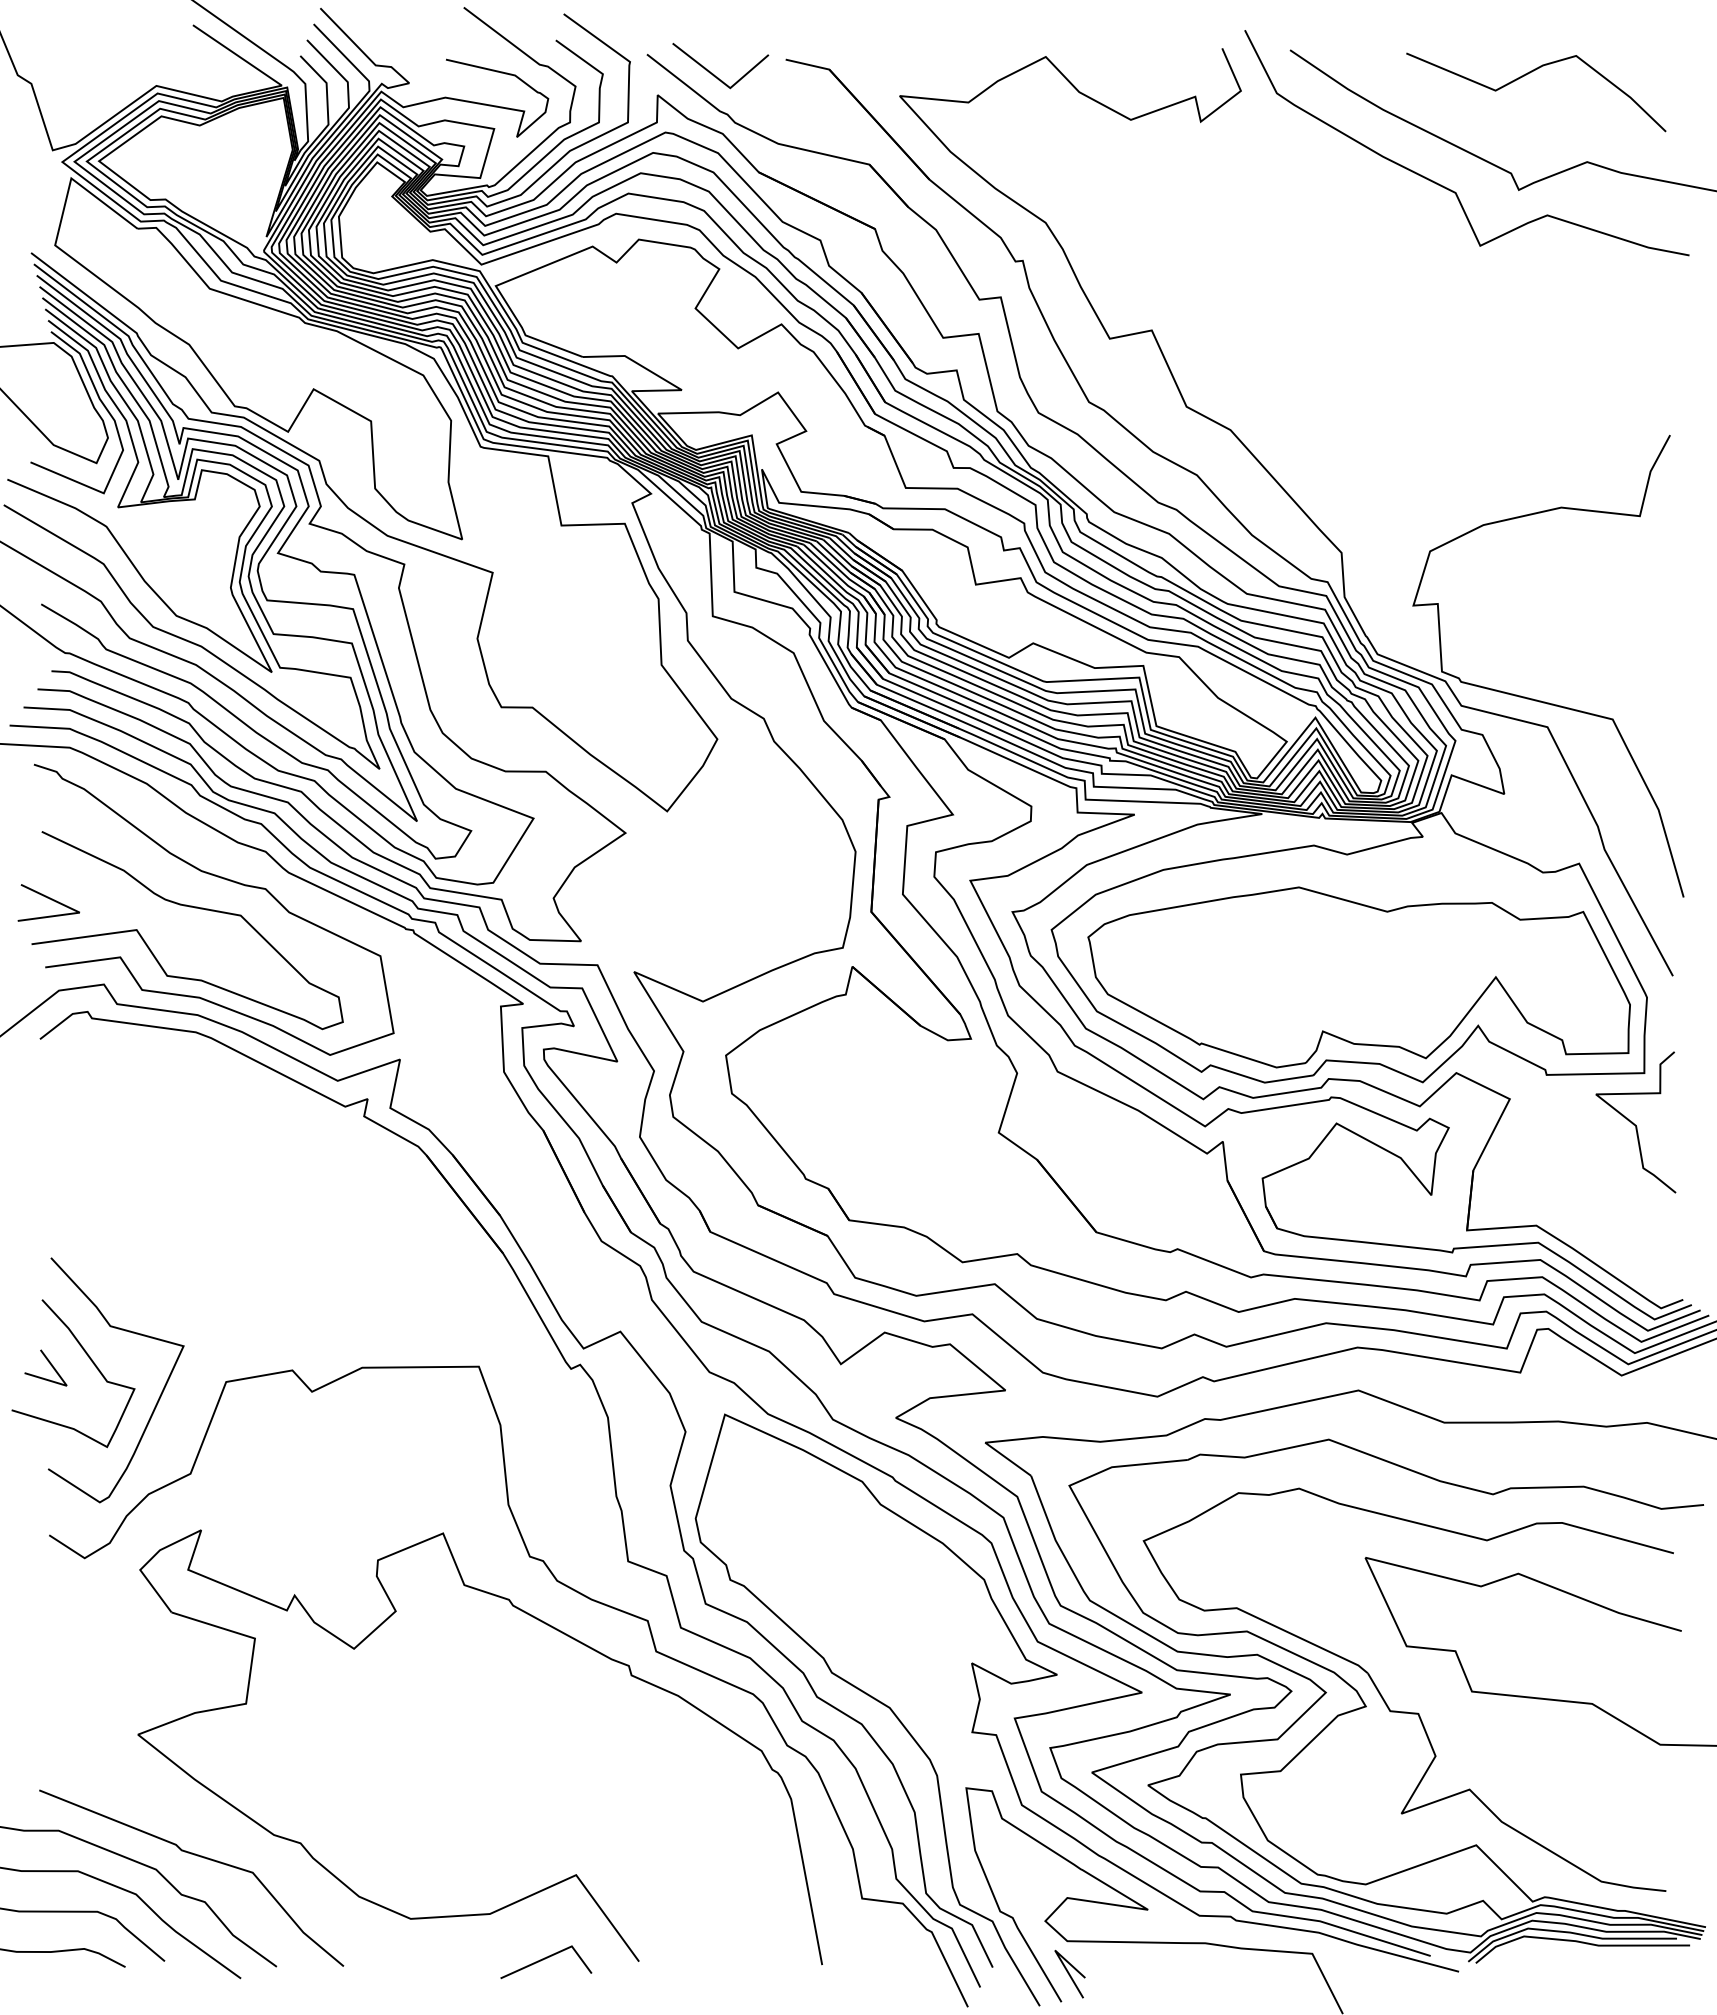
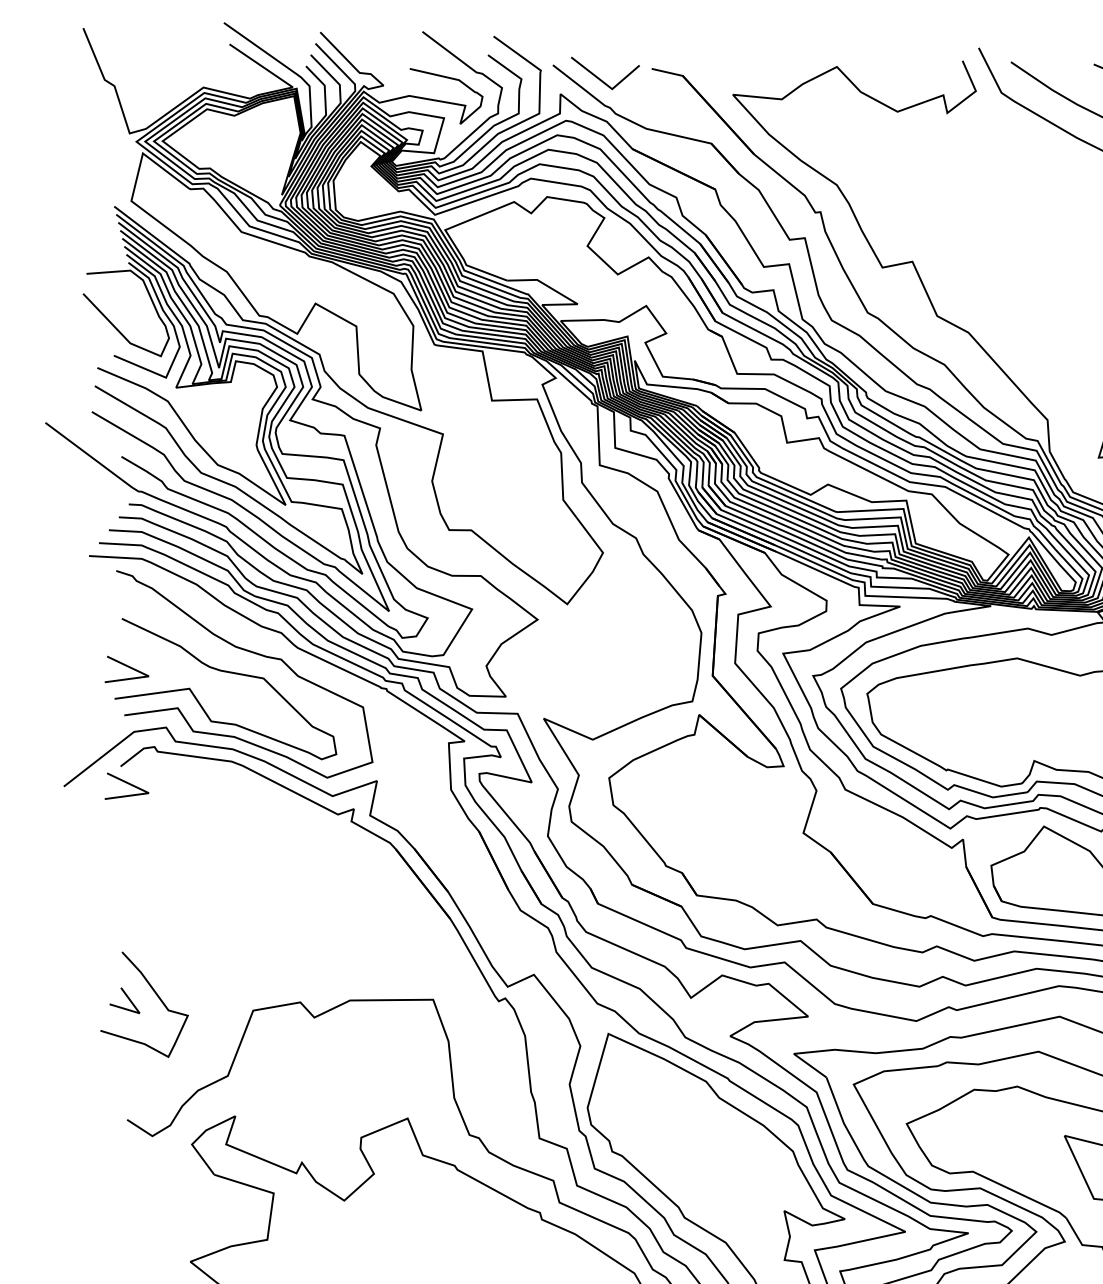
line: (49, 1063) -> (127, 783), added
curve: (159, 1395) -> (205, 1020), removed

